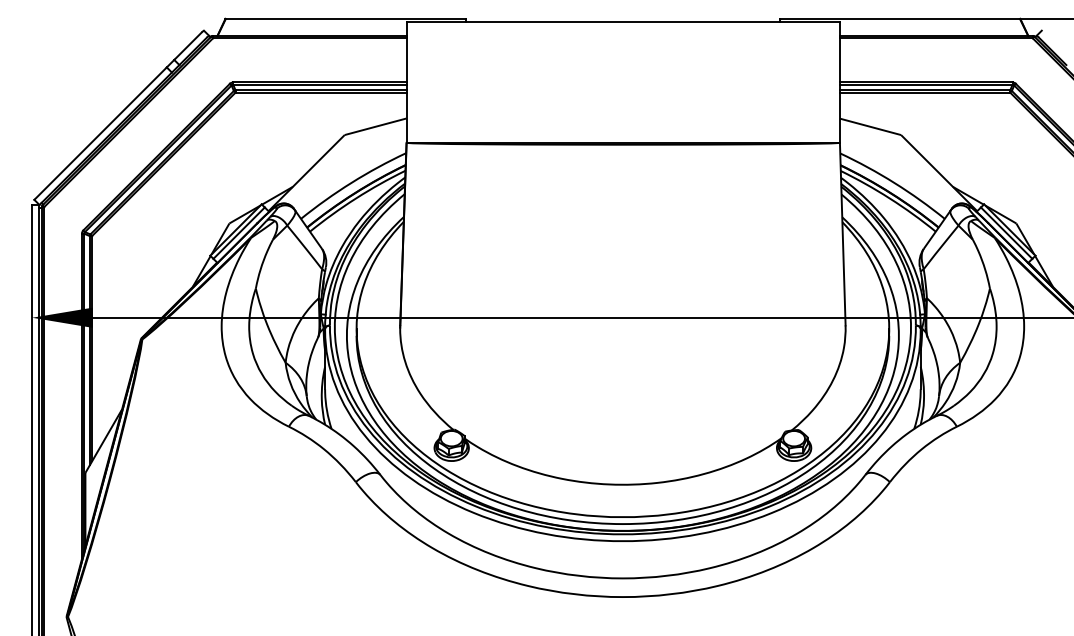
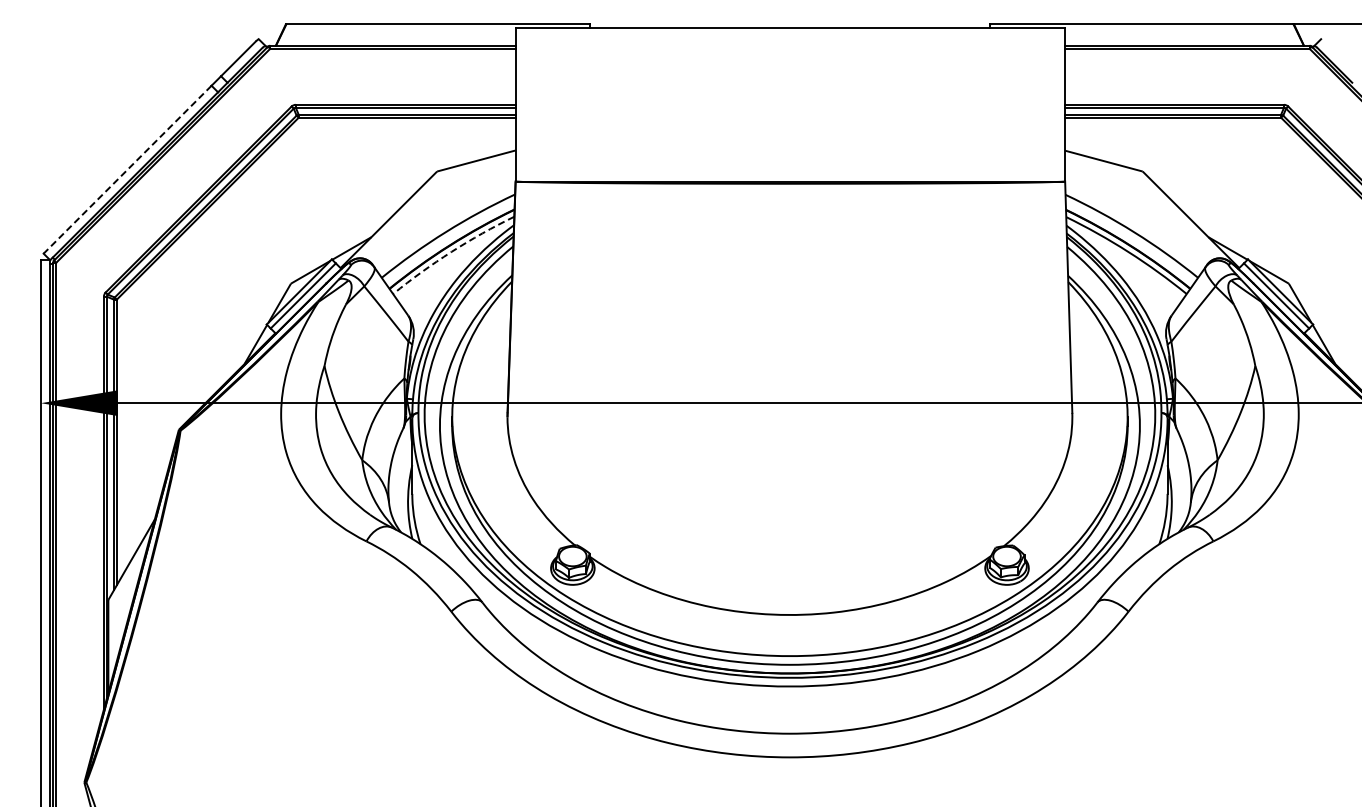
line: (100, 133) -> (127, 169), solid -> dashed
arc: (356, 198) -> (451, 251), solid -> dashed

